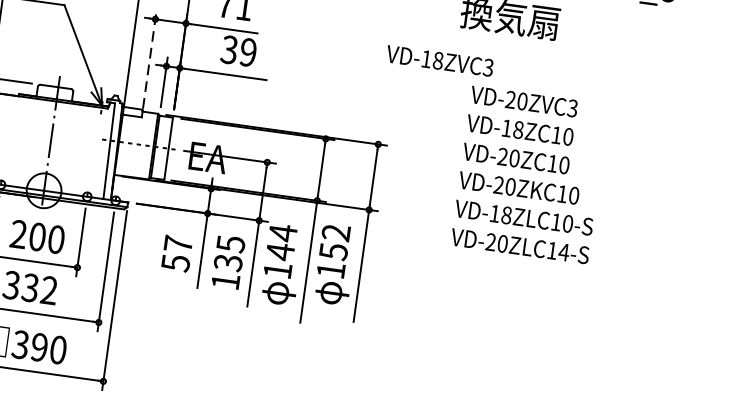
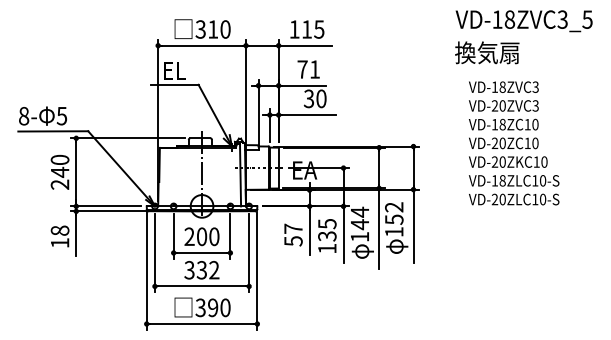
text: (248, 51) -> (321, 98), 39 -> 30
line: (149, 58) -> (258, 111), dashed -> solid
text: (439, 59) -> (503, 86), moved
text: (563, 252) -> (542, 199), VD-20ZLC14-S -> VD-20ZLC10-S

